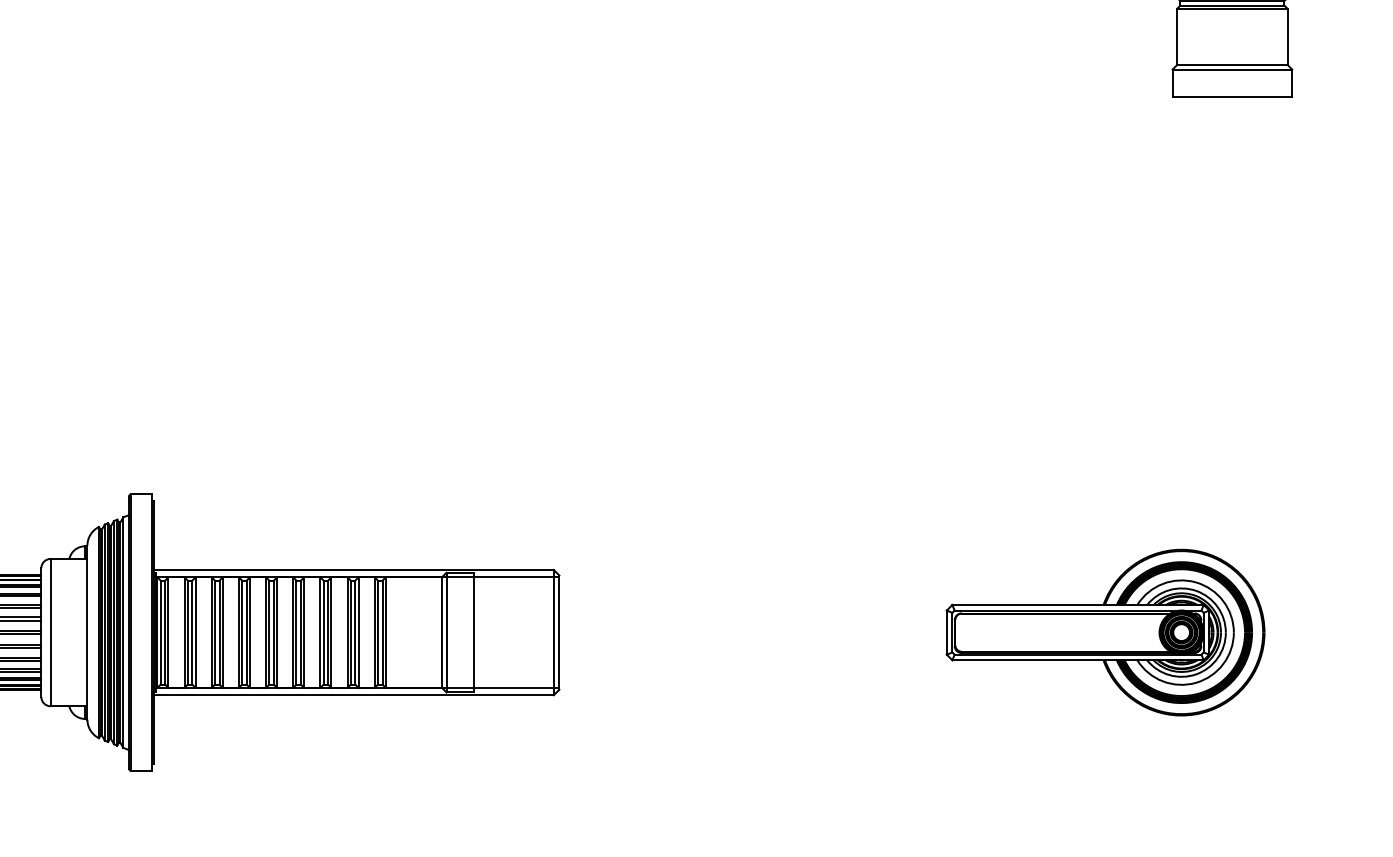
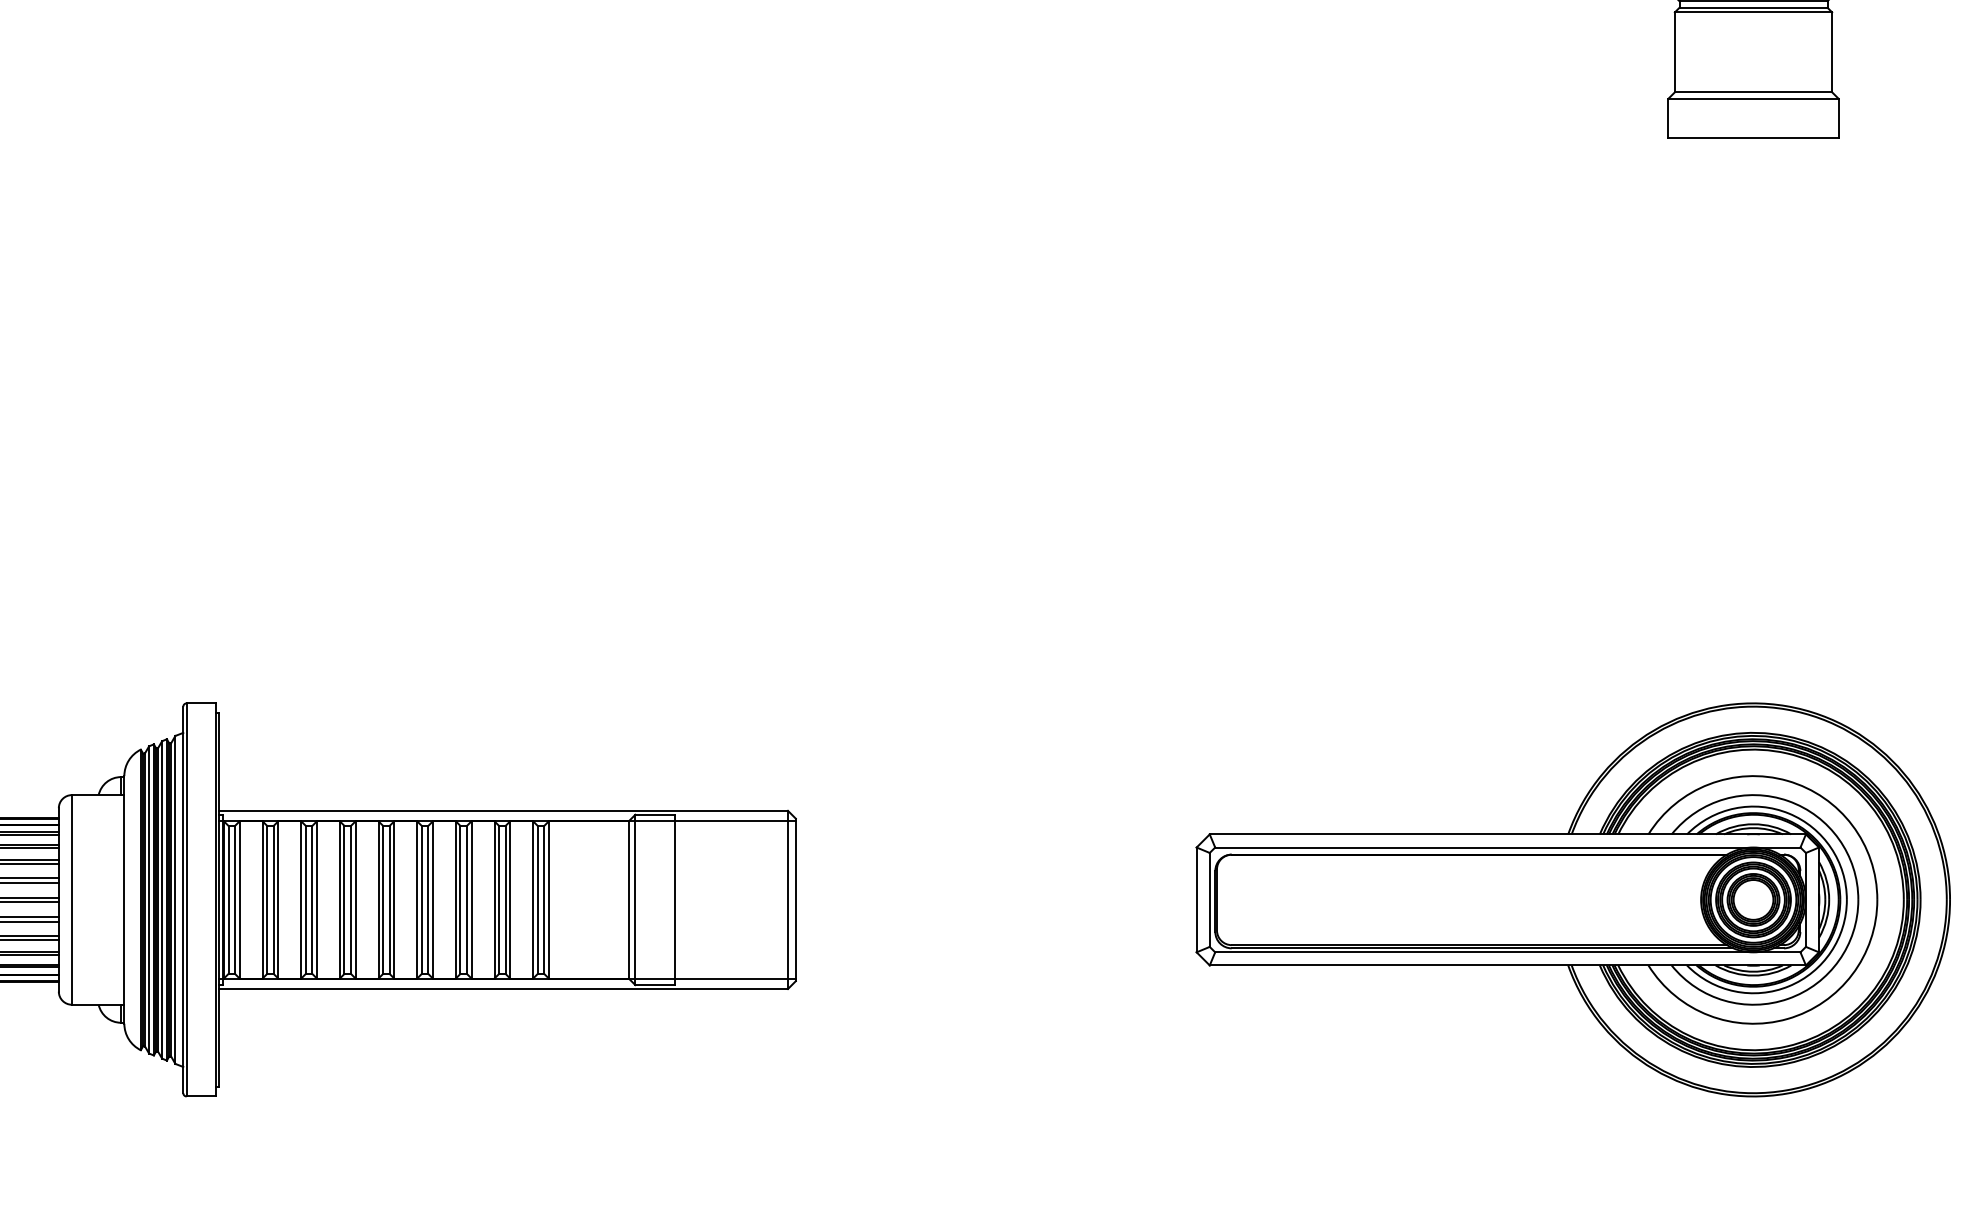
part: (1105, 632) -> (1572, 899), size x1.67

